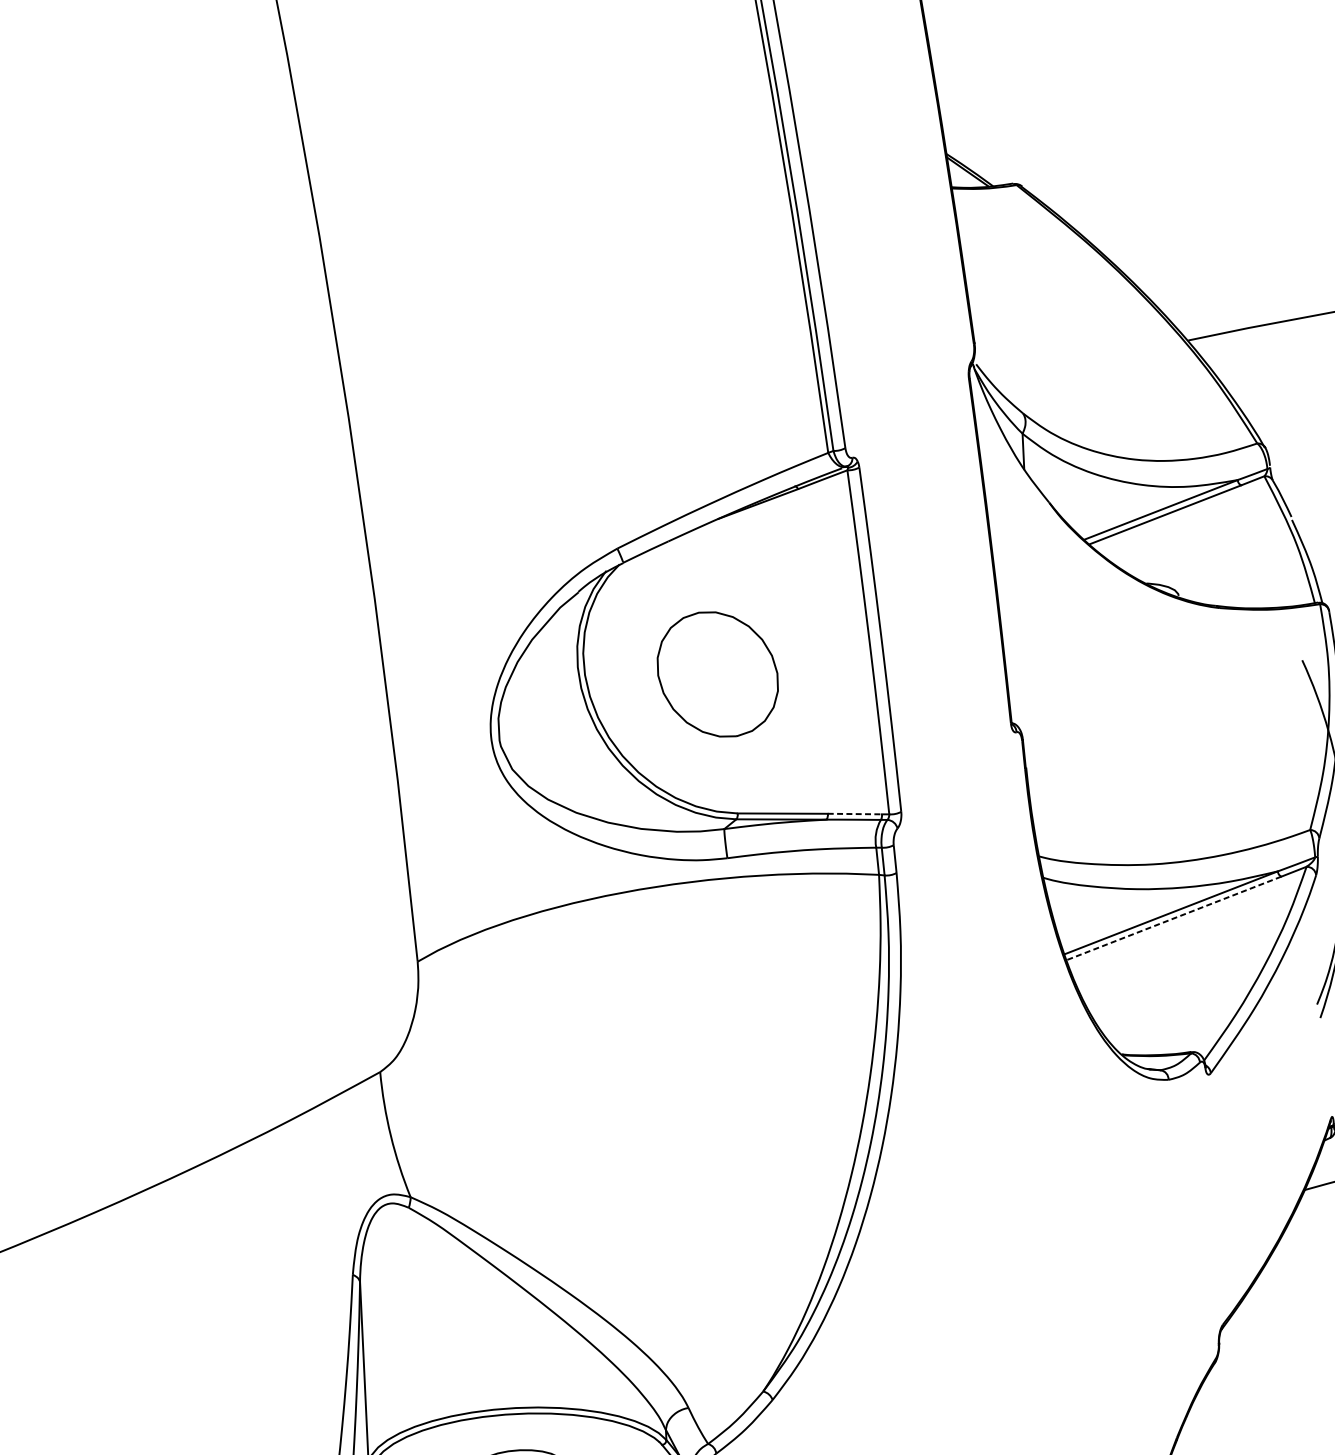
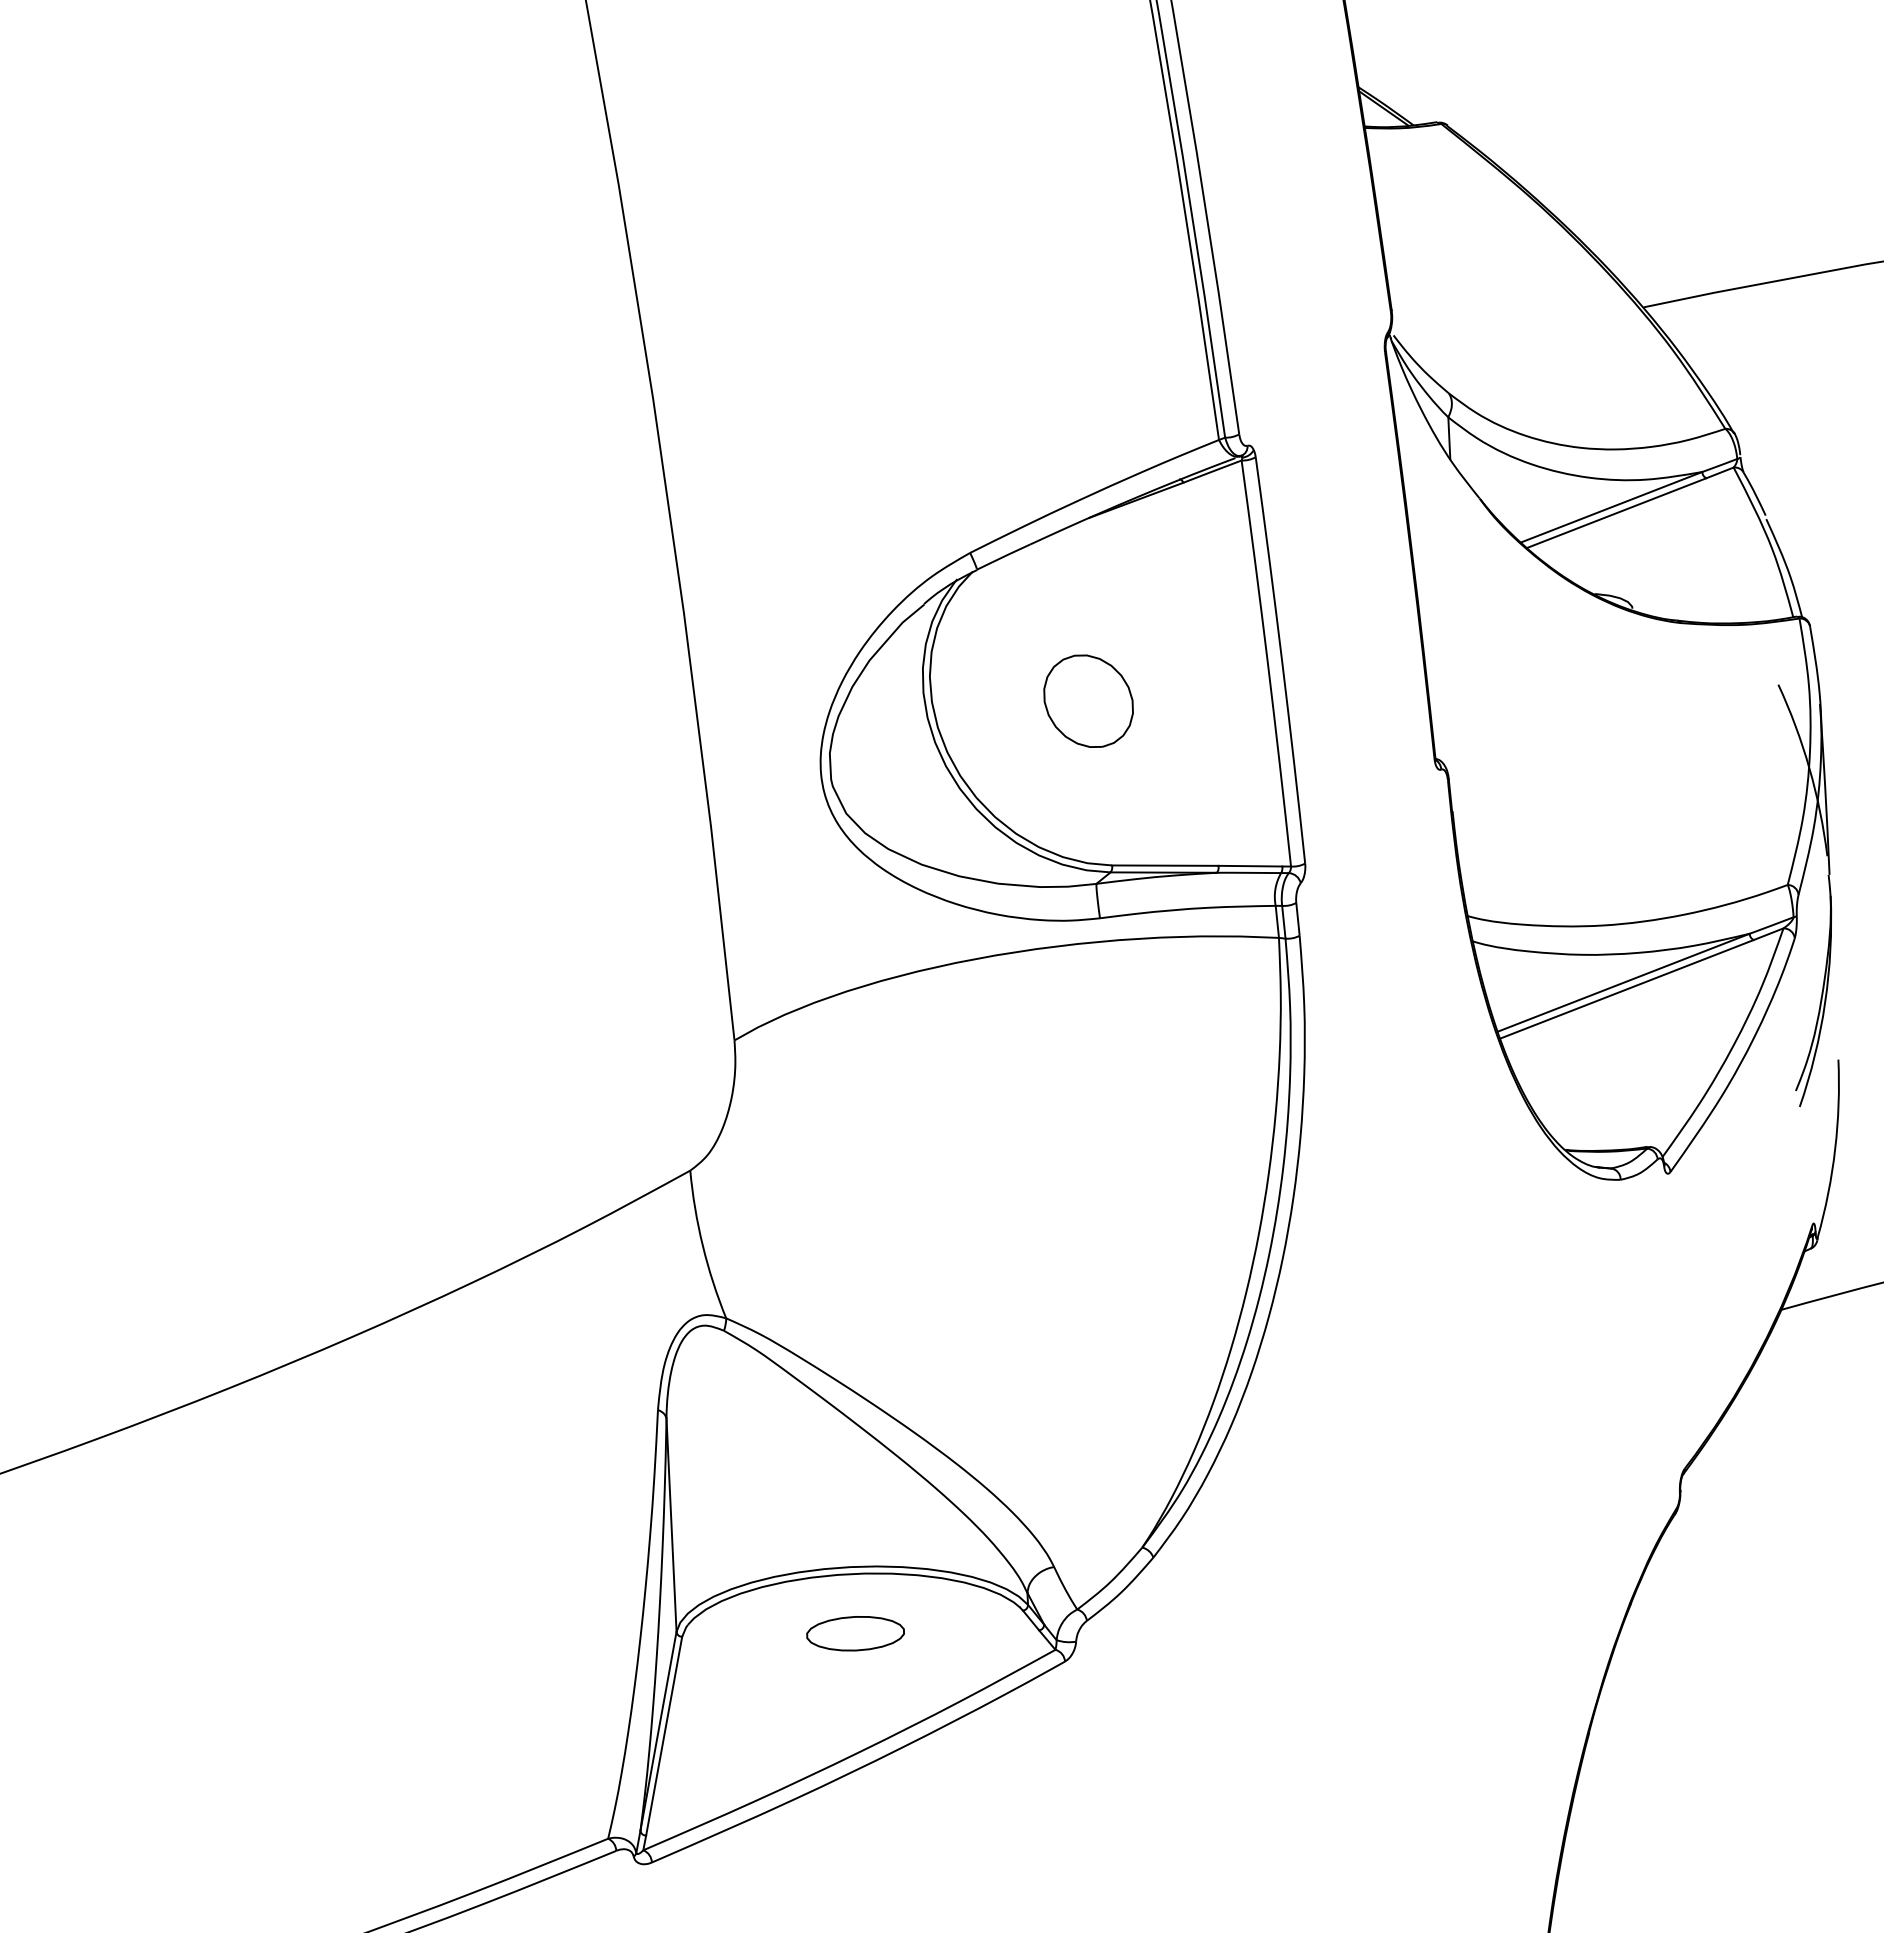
part: (717, 673) -> (1088, 700), size x0.62
line: (854, 814) -> (1250, 866), dashed -> solid
line: (1173, 918) -> (1626, 989), dashed -> solid

